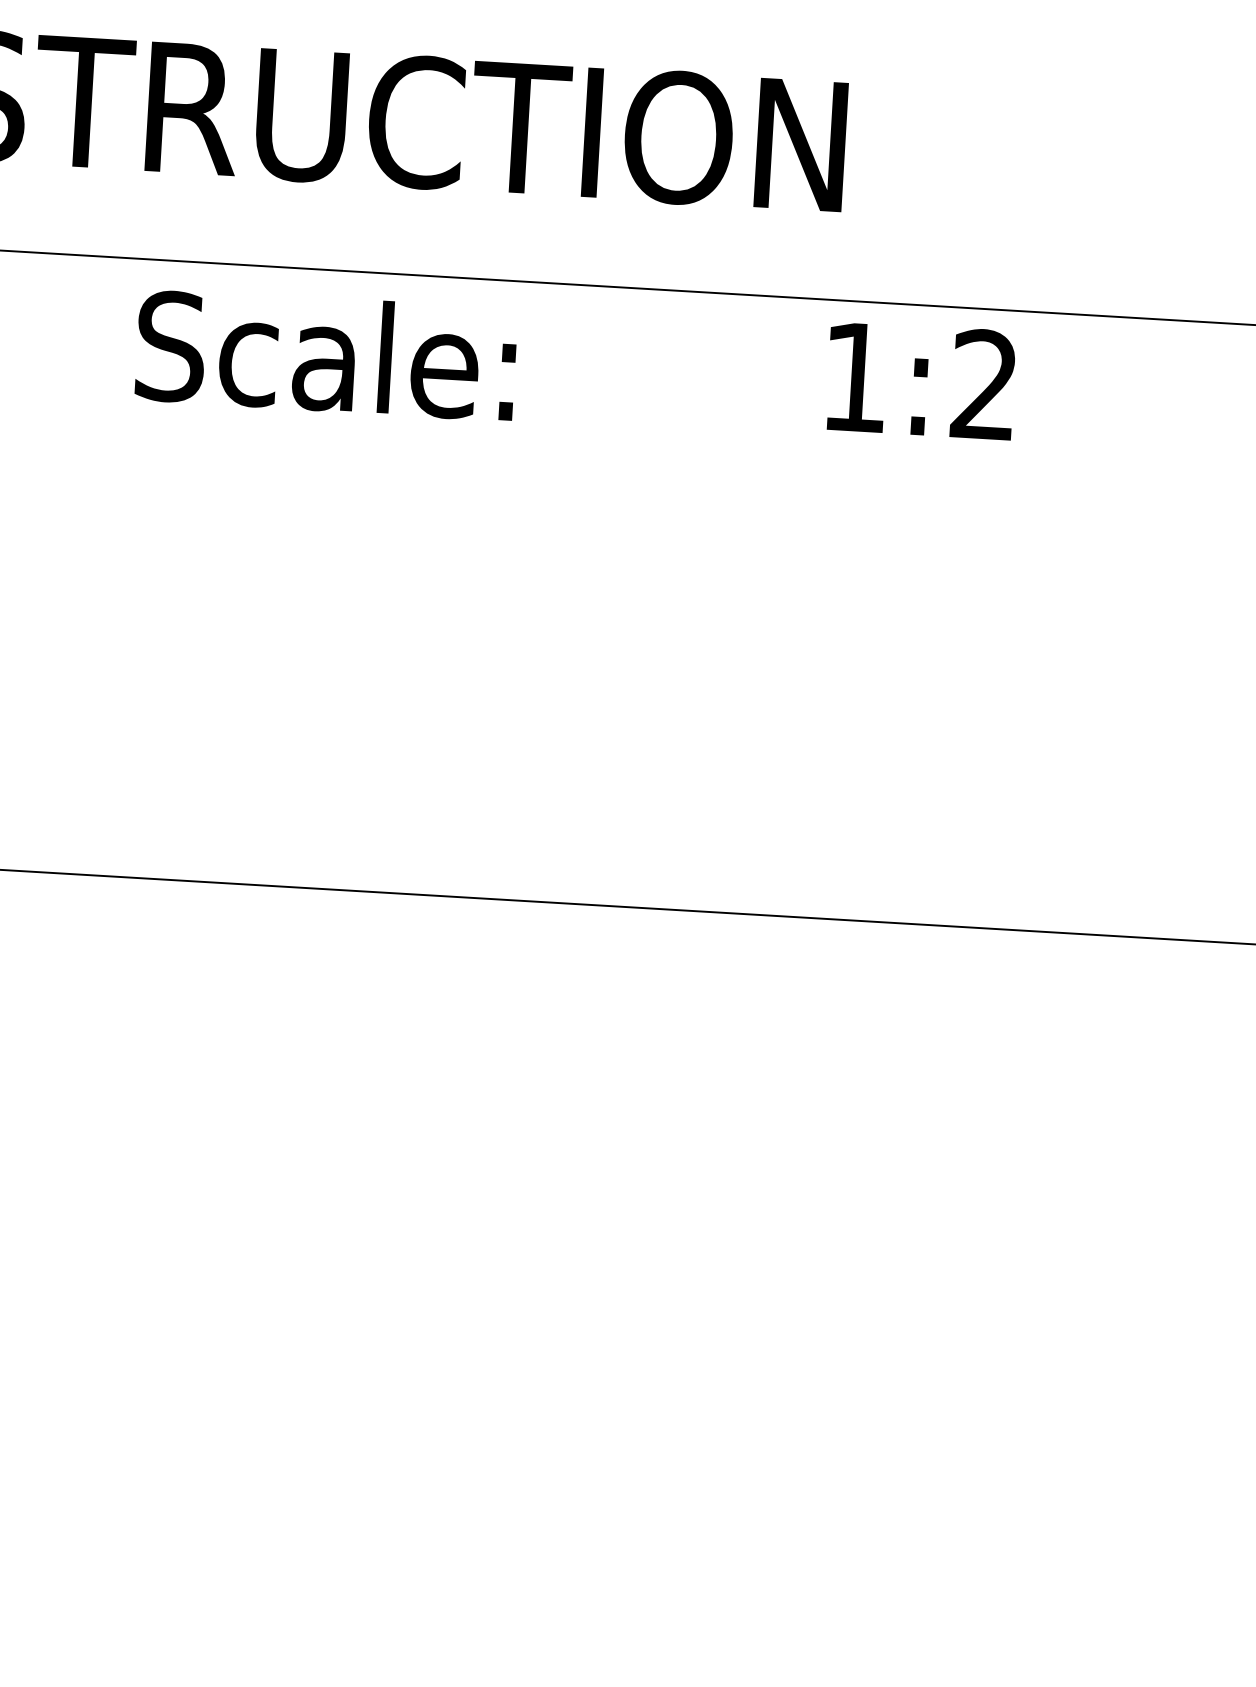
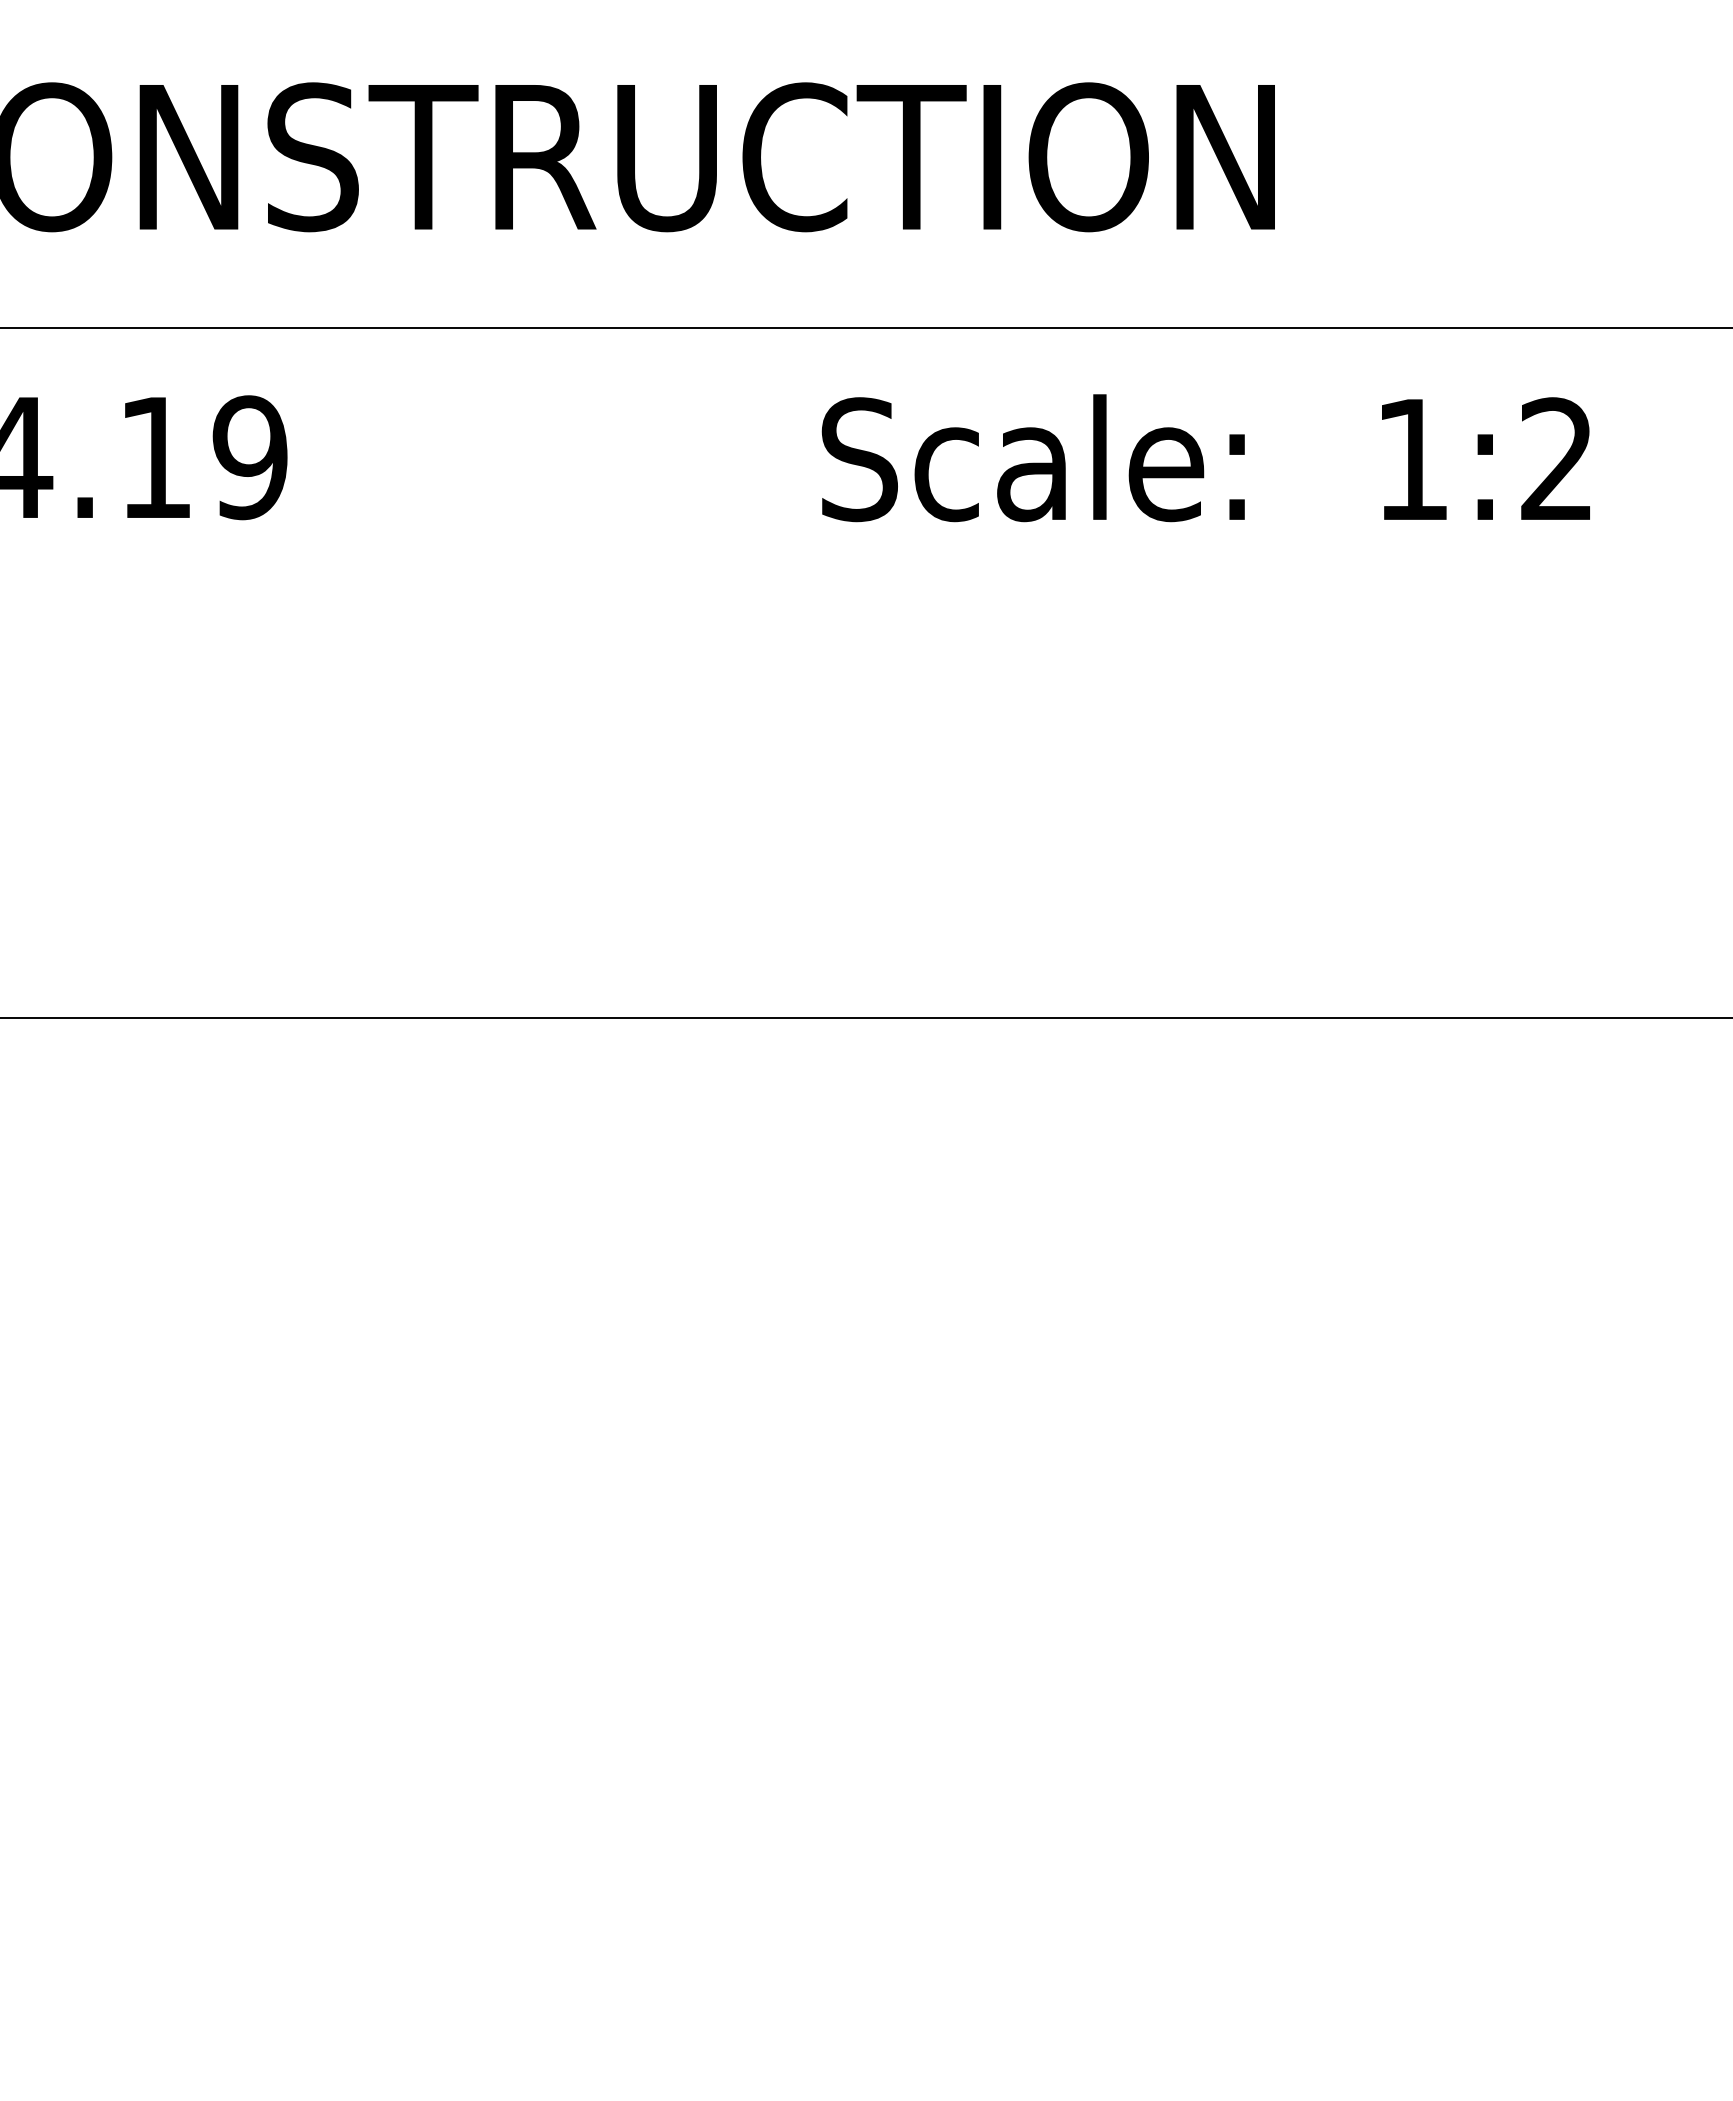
text: (325, 354) -> (1032, 458), moved
text: (920, 380) -> (1485, 458), moved

